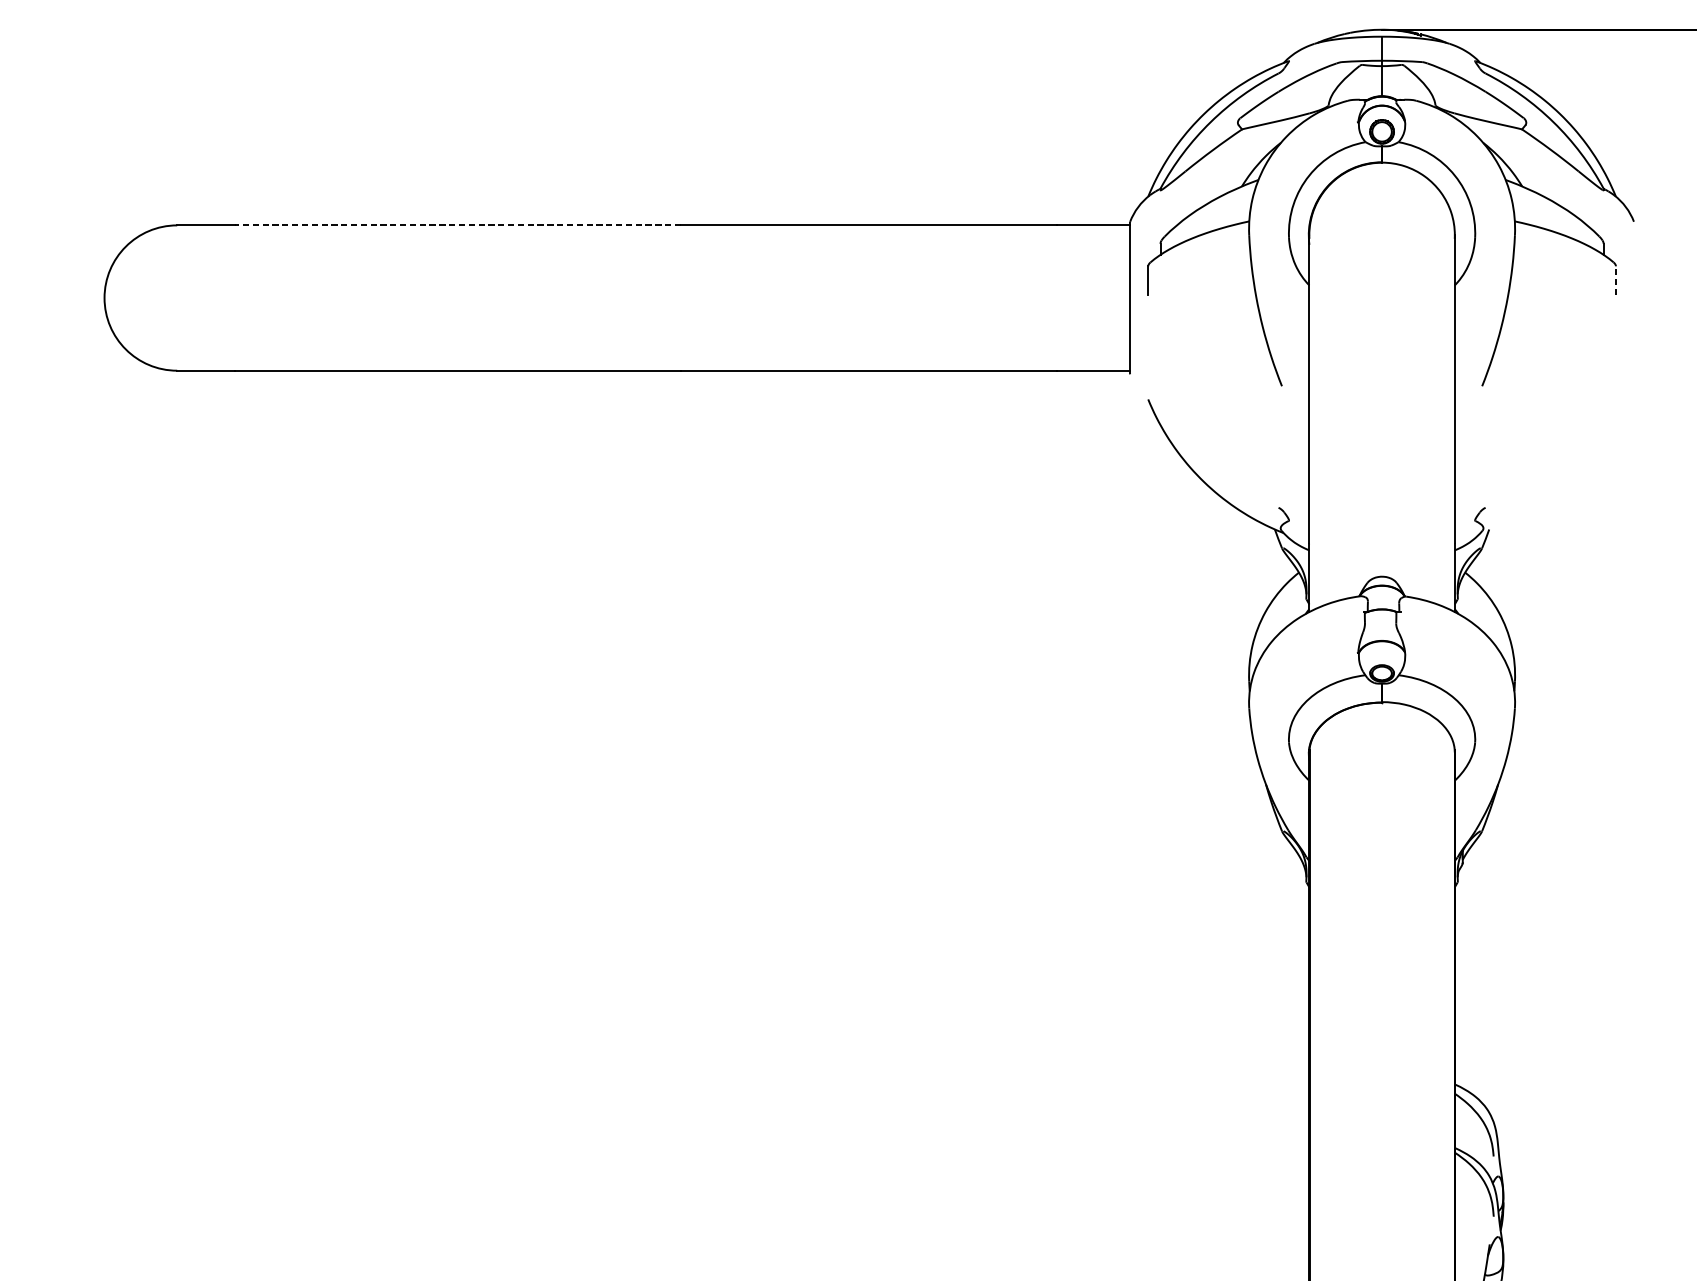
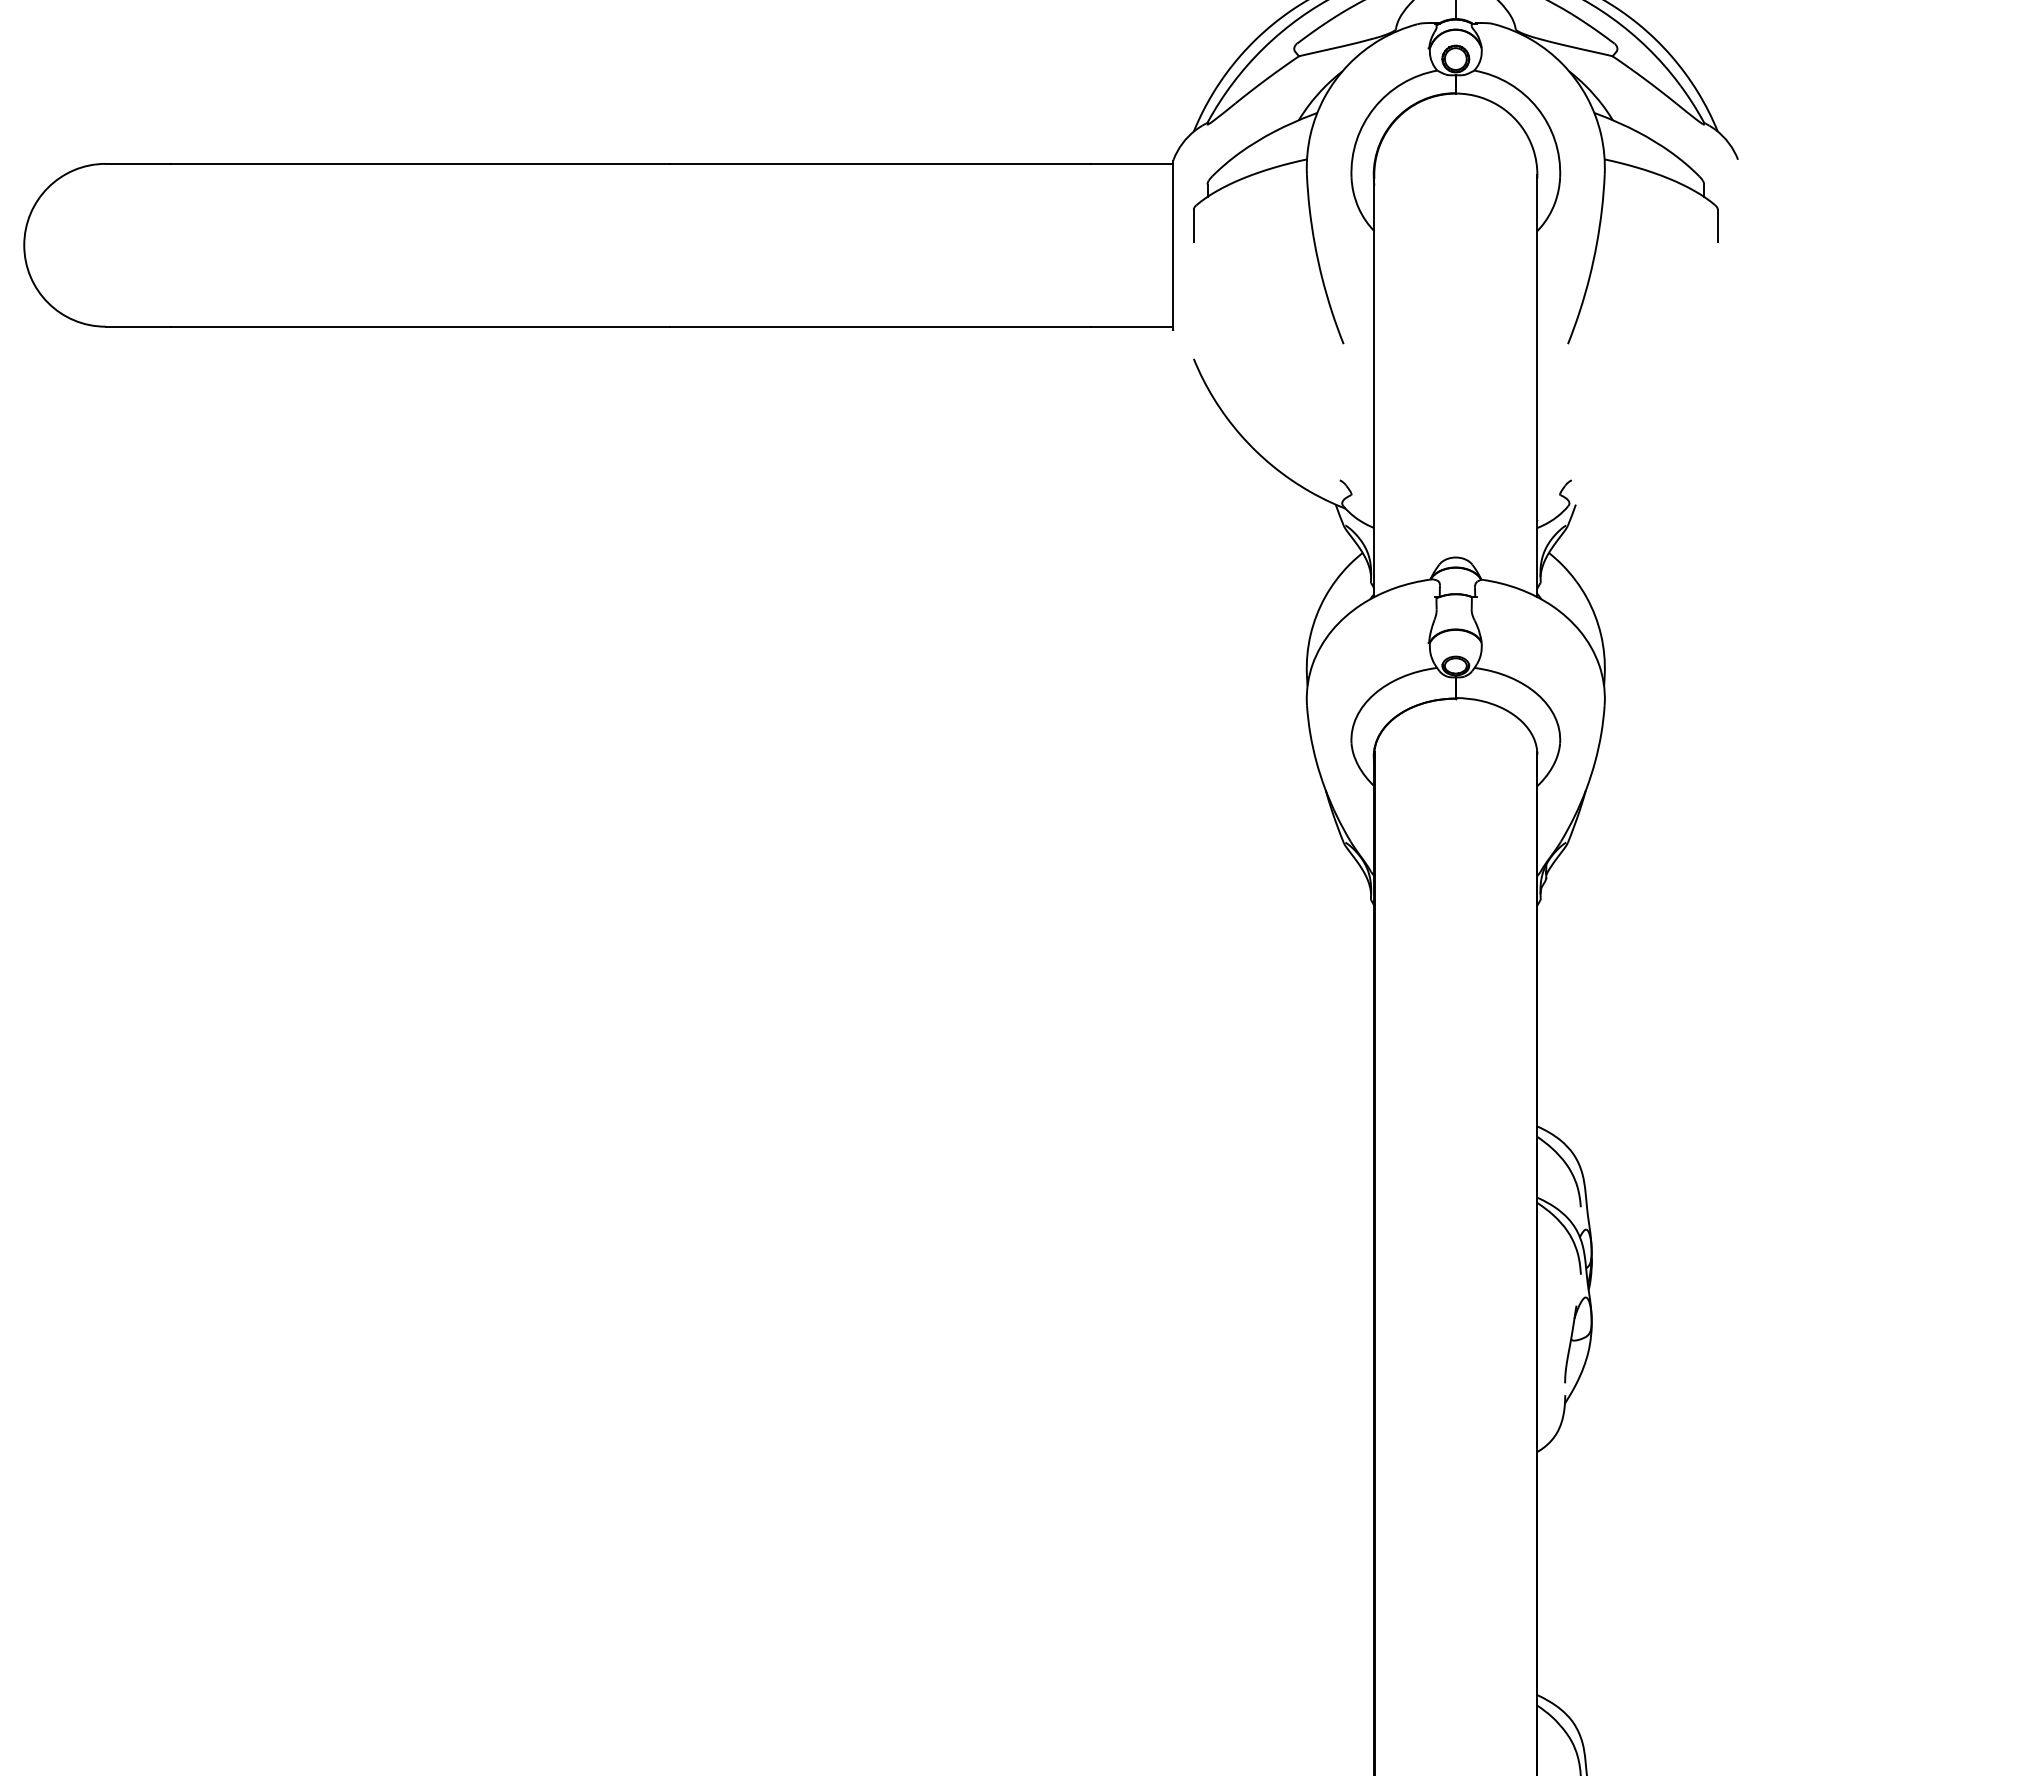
line: (458, 225) -> (420, 163), dashed -> solid
line: (1615, 280) -> (1717, 225), dashed -> solid

